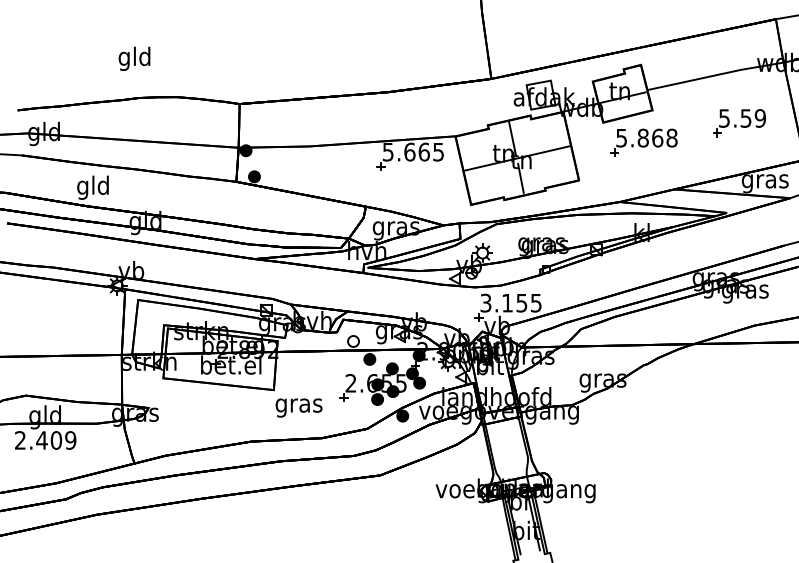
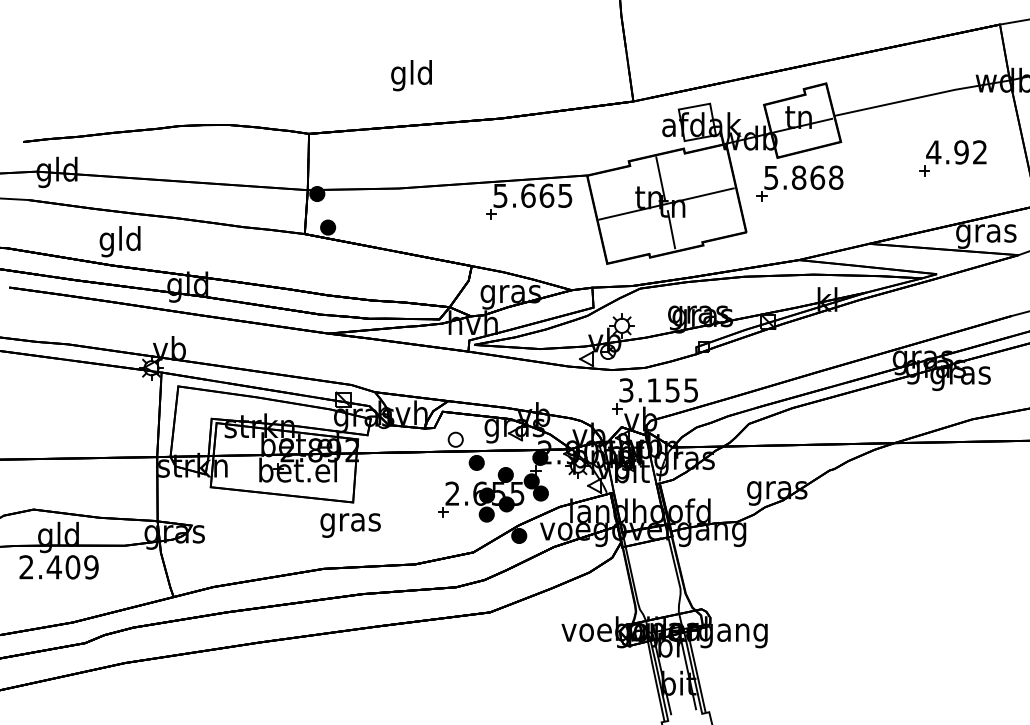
text: (134, 58) -> (411, 75), moved
text: (742, 118) -> (956, 152), 5.59 -> 4.92
part: (643, 142) -> (799, 183), moved
text: (298, 408) -> (350, 525), moved

